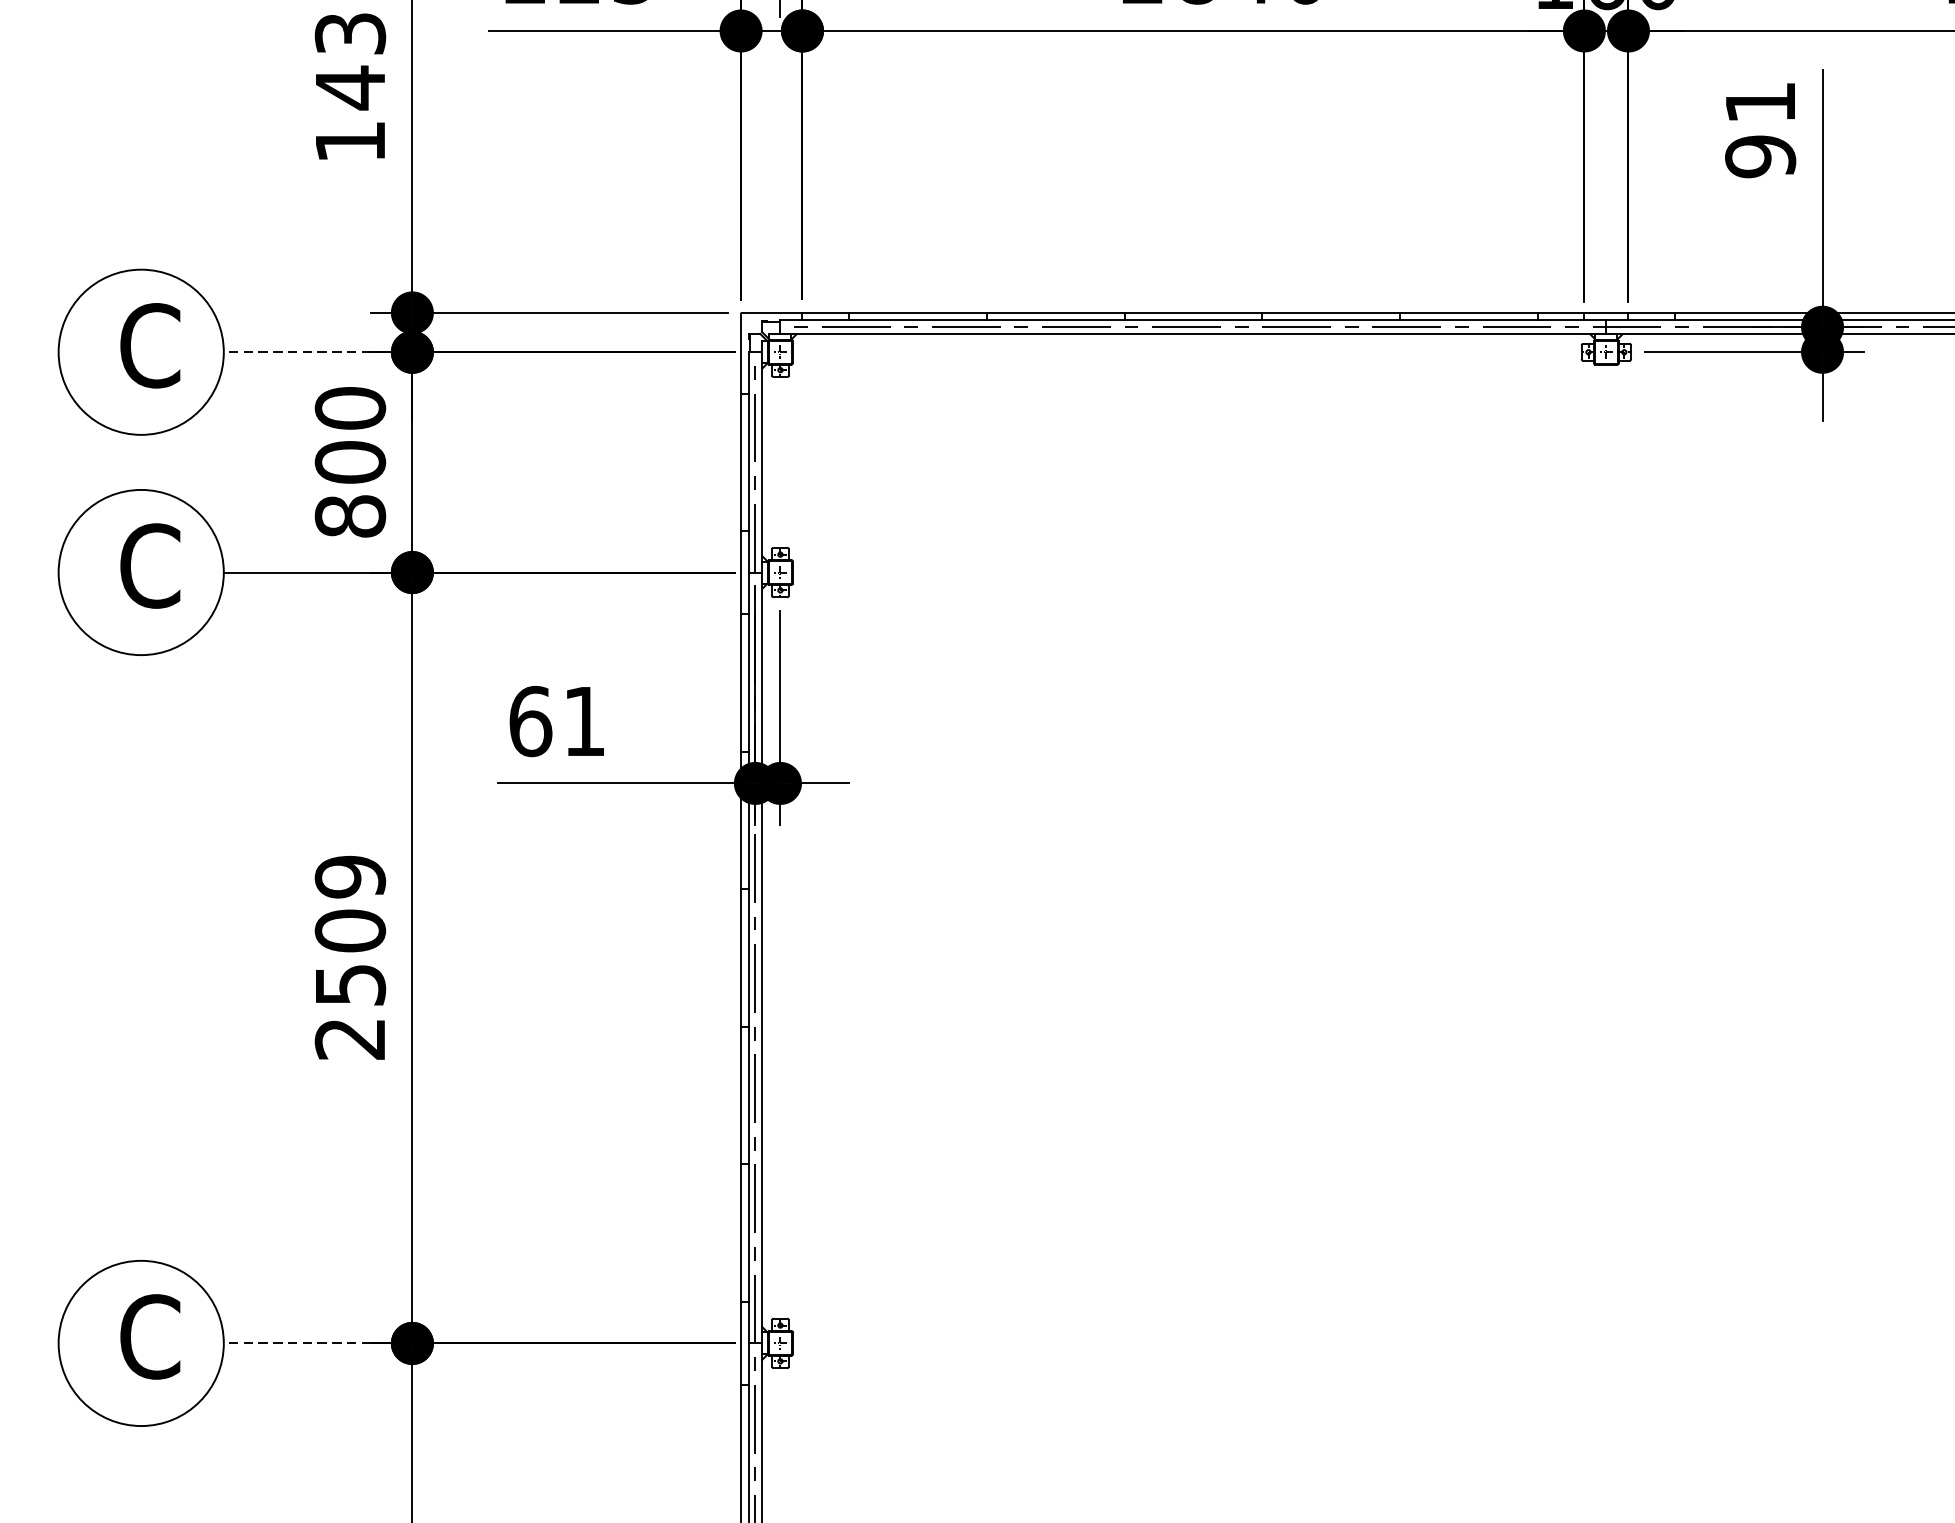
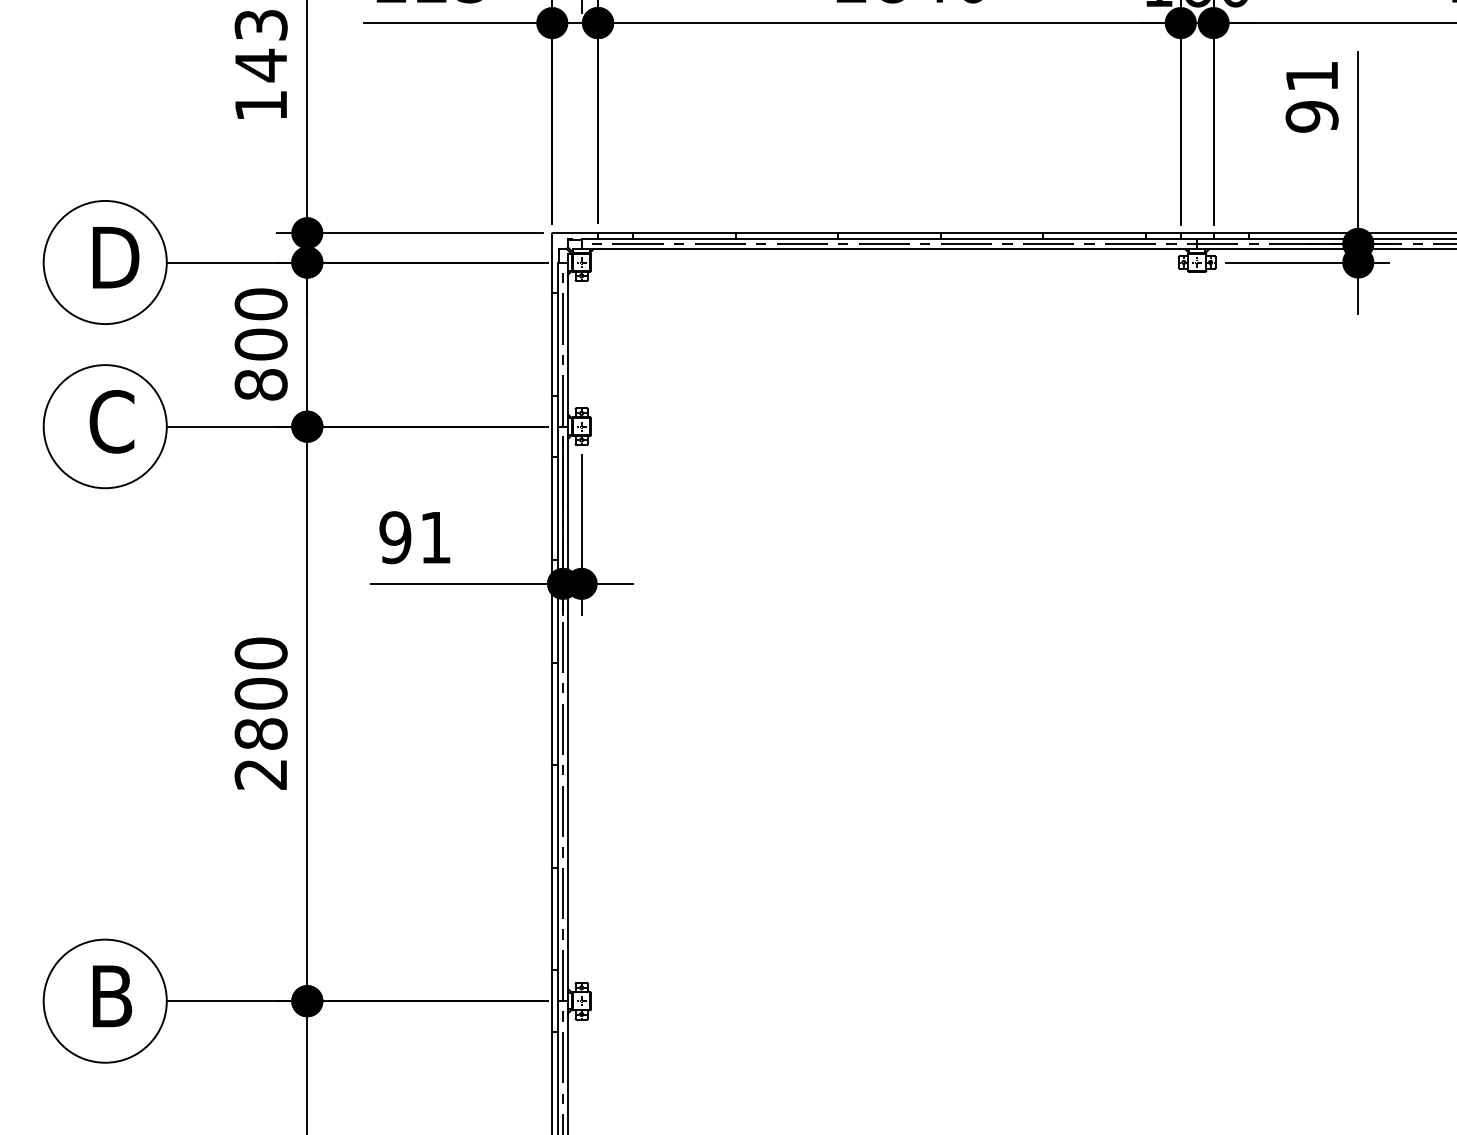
text: (153, 345) -> (114, 257), C -> D
line: (297, 352) -> (221, 262), dashed -> solid
text: (530, 721) -> (395, 537), 61 -> 91
text: (349, 930) -> (260, 693), 2509 -> 2800
text: (149, 1337) -> (111, 996), C -> B
line: (297, 1343) -> (221, 1001), dashed -> solid

